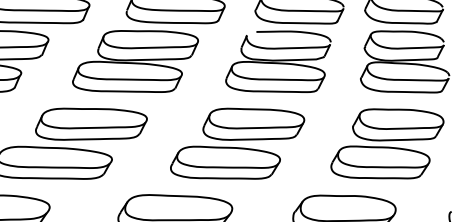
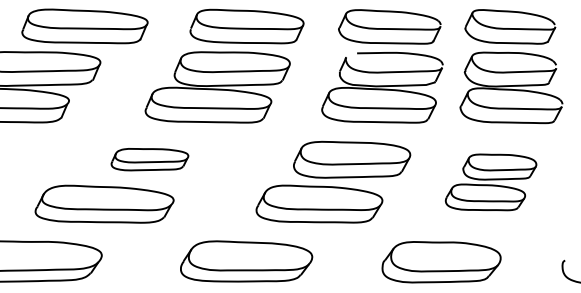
part: (135, 61) -> (217, 87), moved
part: (278, 61) -> (382, 87), moved
part: (91, 124) -> (149, 159), size x0.6
part: (237, 143) -> (333, 181), moved
part: (386, 143) -> (490, 182), size x0.7

